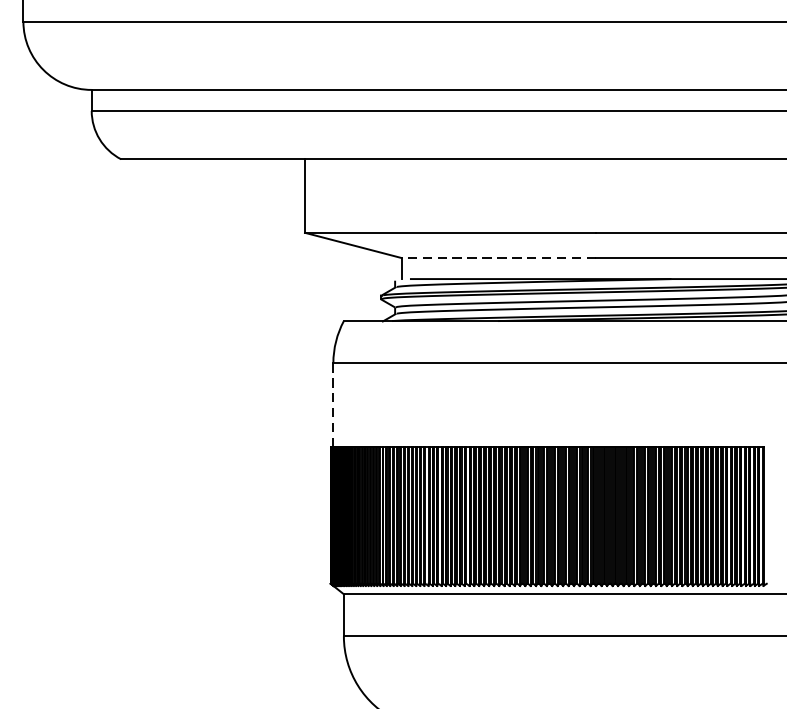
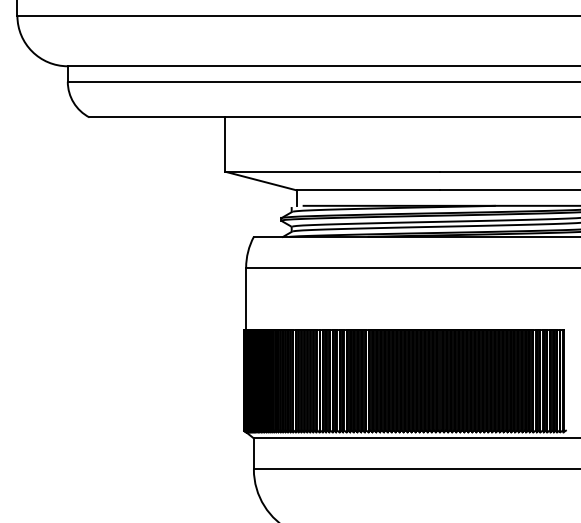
line: (499, 258) -> (368, 190), dashed -> solid
line: (333, 405) -> (246, 299), dashed -> solid

